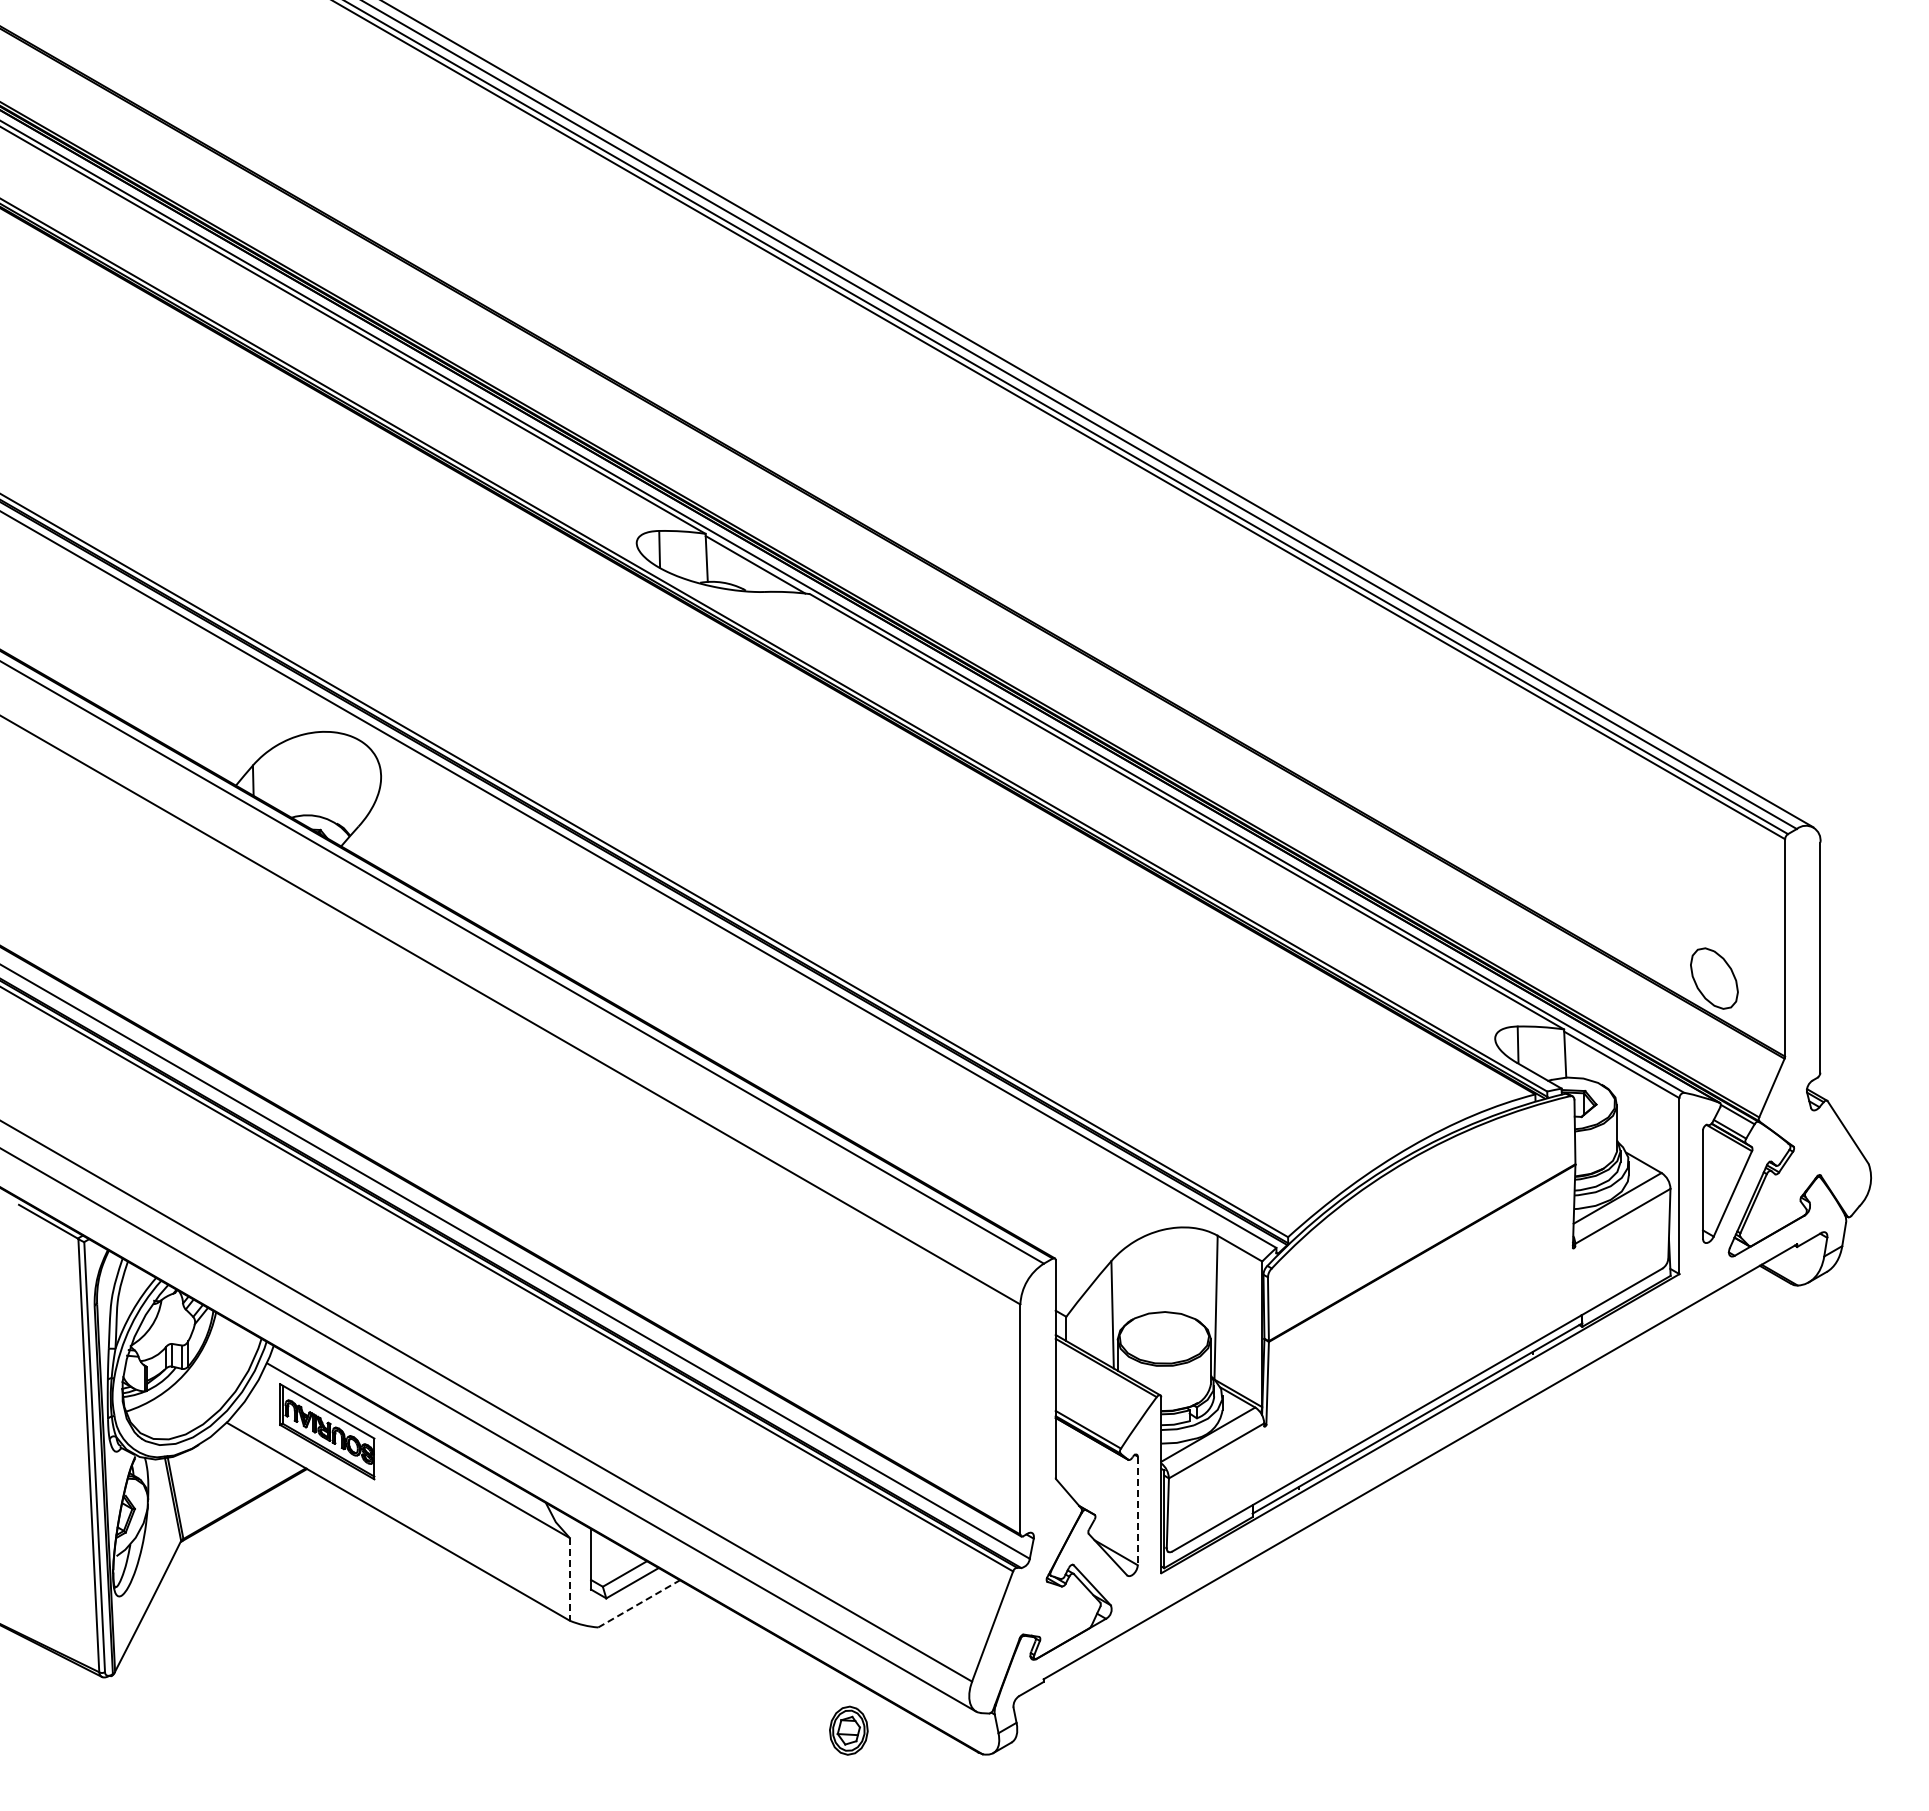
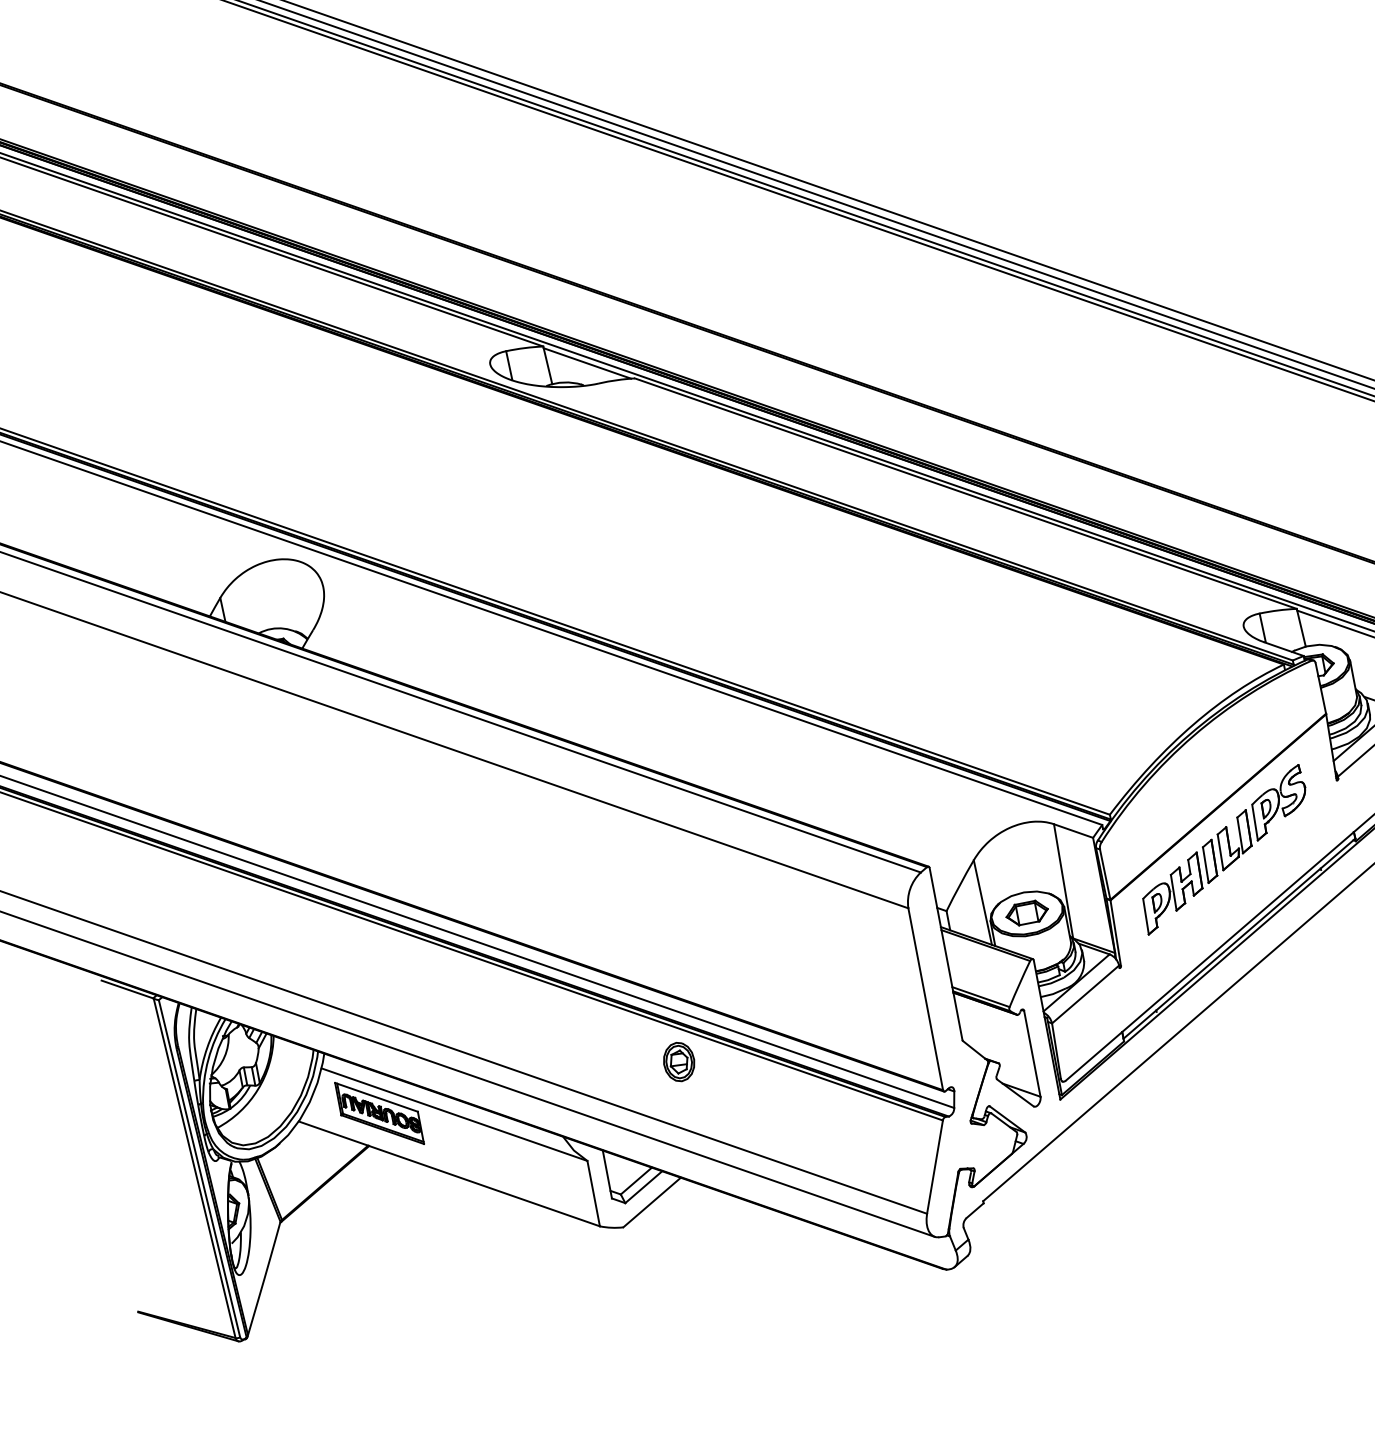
part: (1419, 1306) -> (1224, 849), added
part: (1164, 1337) -> (1027, 912), added
line: (1137, 1511) -> (1032, 1054), dashed -> solid
line: (569, 1579) -> (593, 1193), dashed -> solid
line: (639, 1603) -> (652, 1202), dashed -> solid
part: (848, 1730) -> (678, 1061), moved

